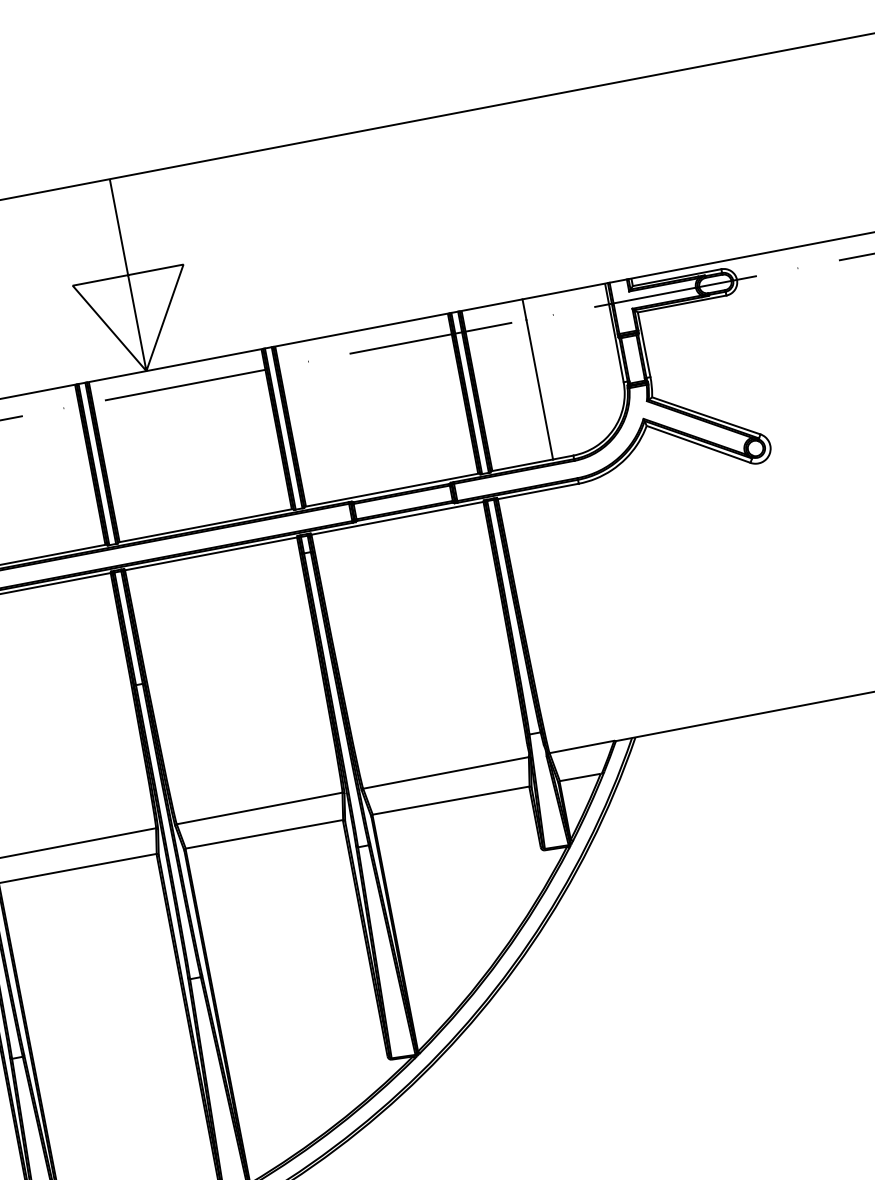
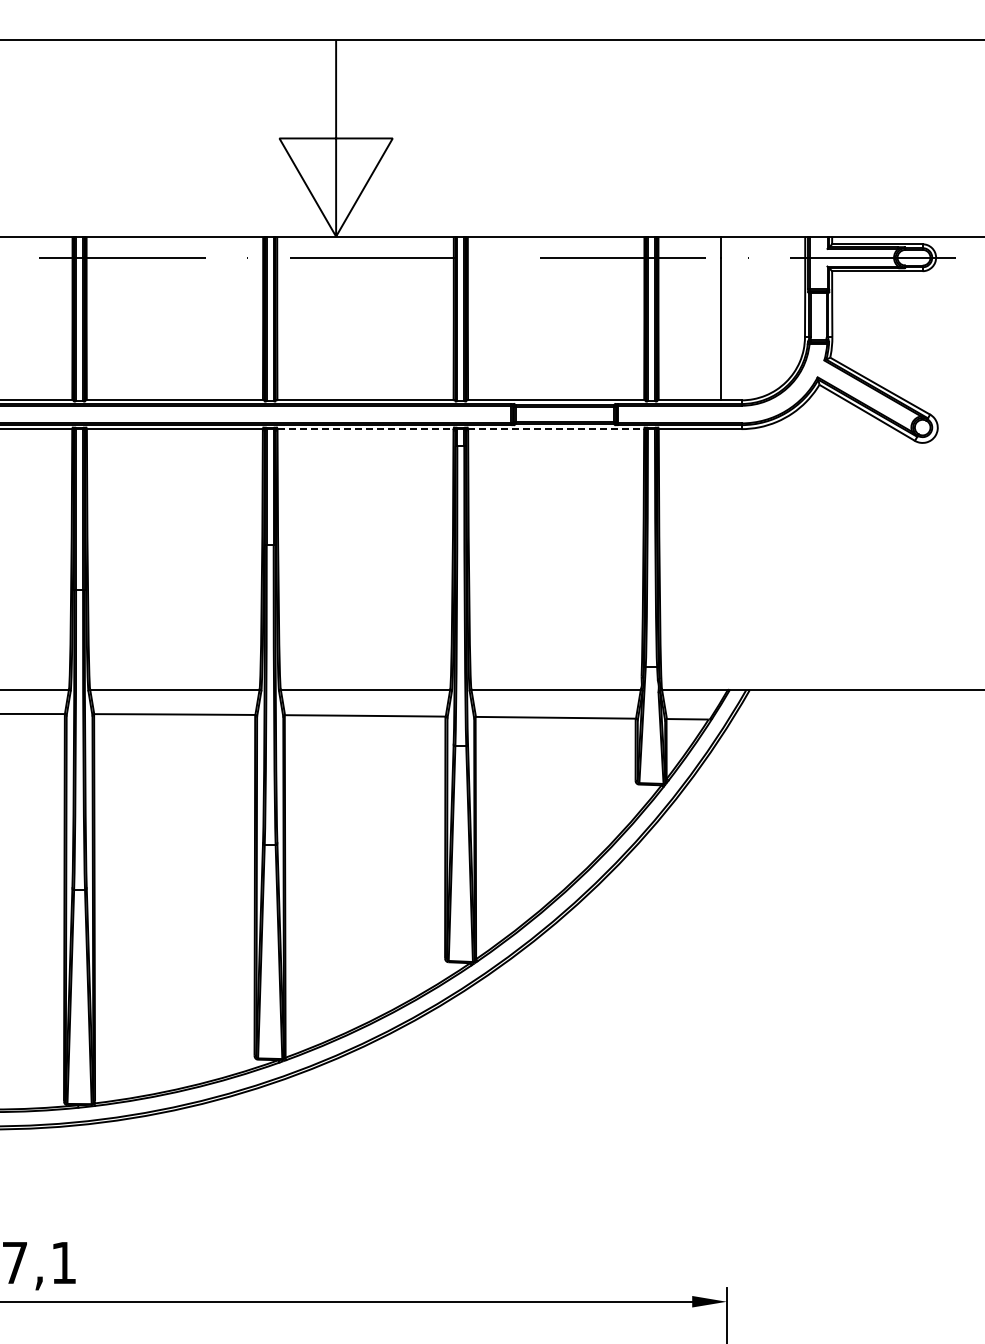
line: (397, 518) -> (556, 429), solid -> dashed
line: (211, 554) -> (365, 429), solid -> dashed

